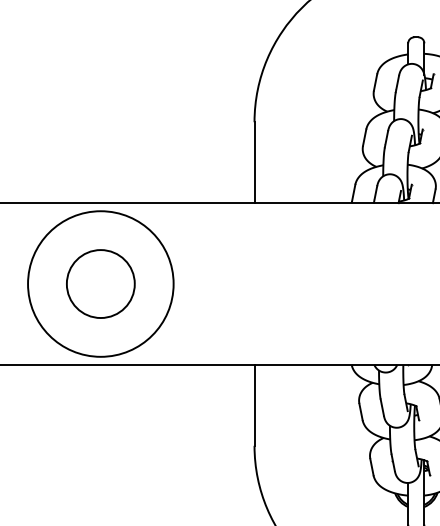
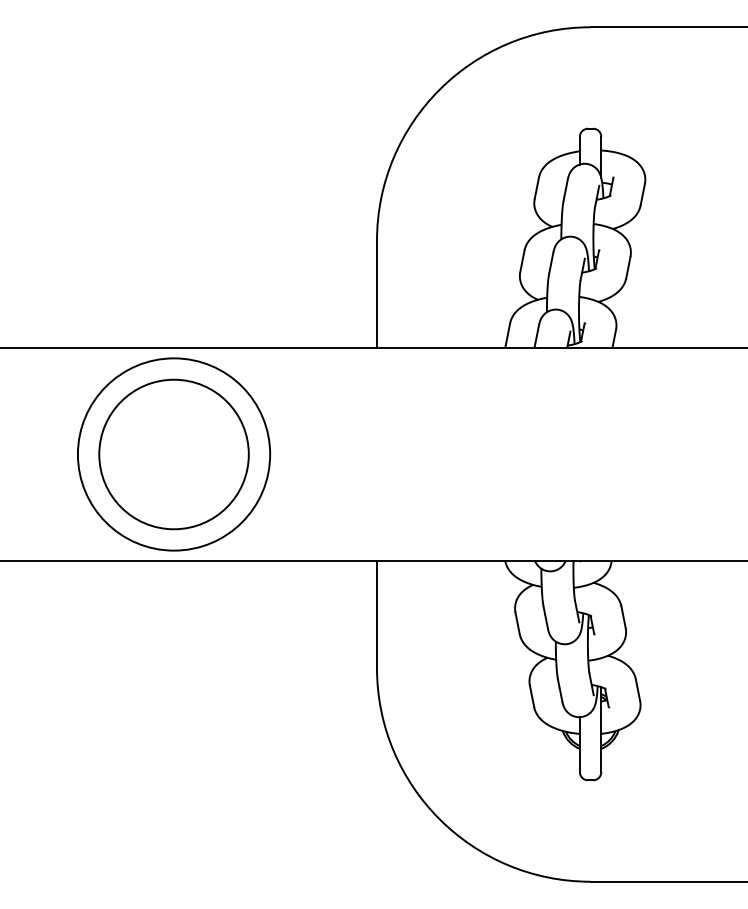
circle: (100, 284) -> (173, 454), size x1.67

